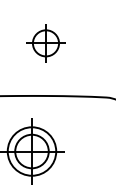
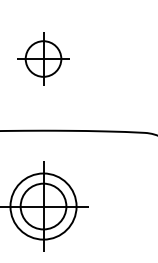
part: (45, 43) -> (42, 59), moved

